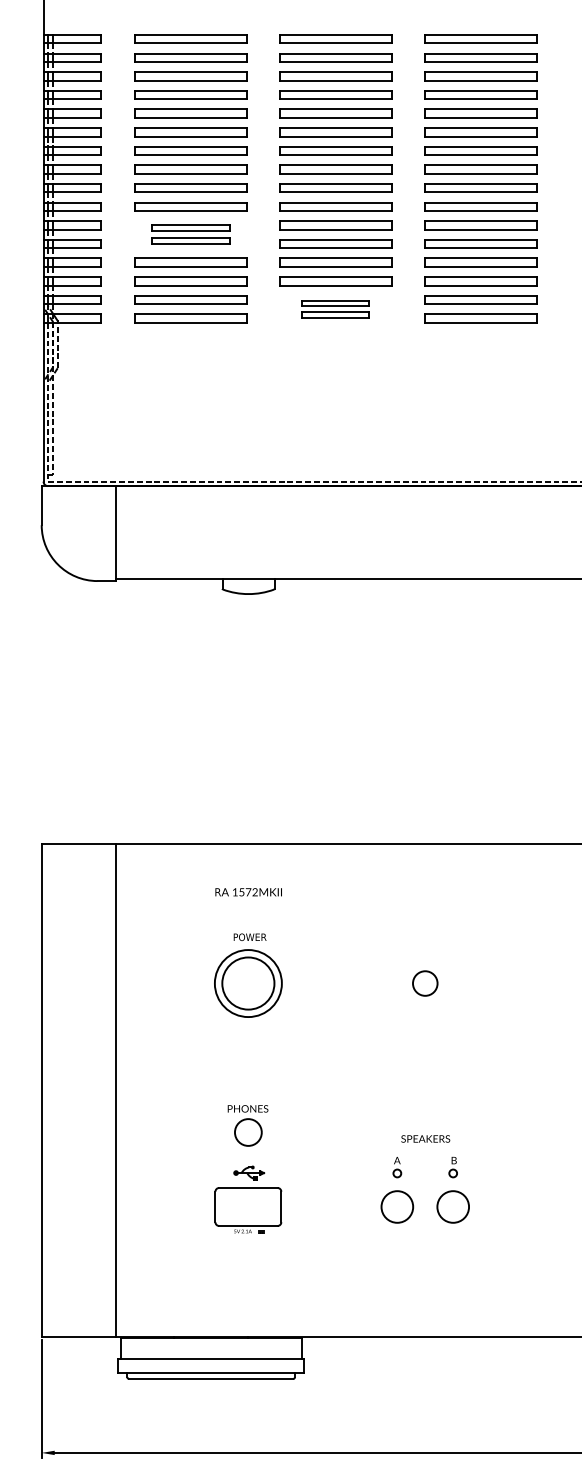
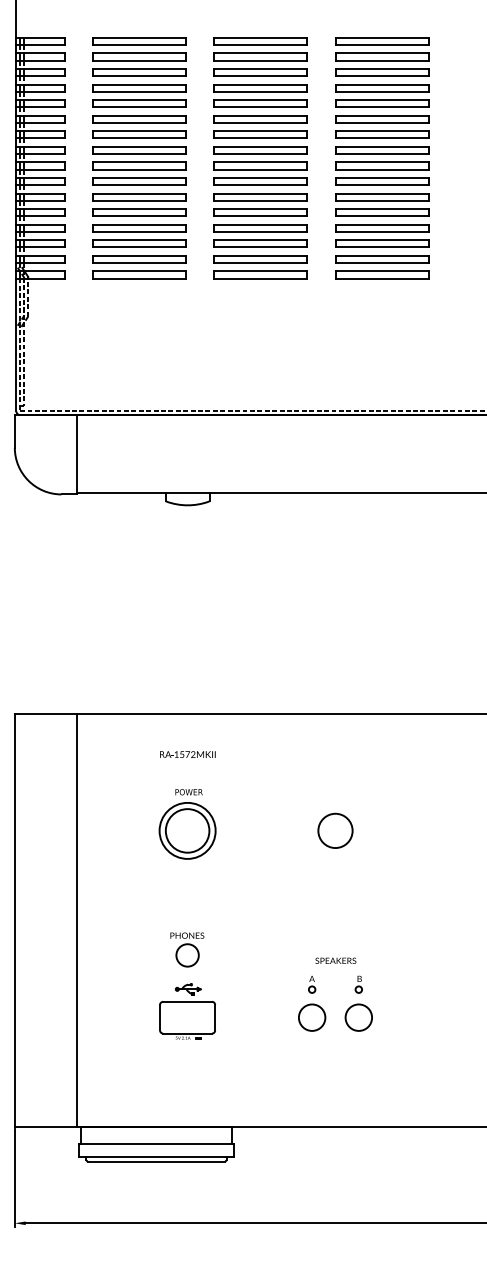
part: (190, 234) -> (139, 204), size x1.43
part: (335, 309) -> (260, 267), size x1.67
circle: (425, 983) -> (335, 830), size x1.67

